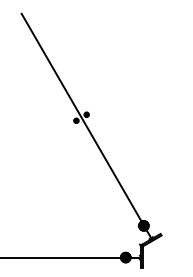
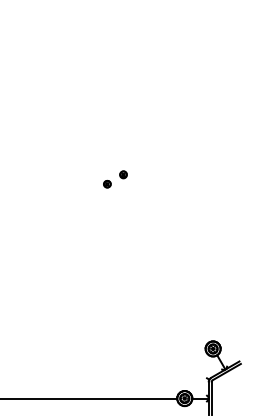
line: (81, 117) -> (115, 179), removed

